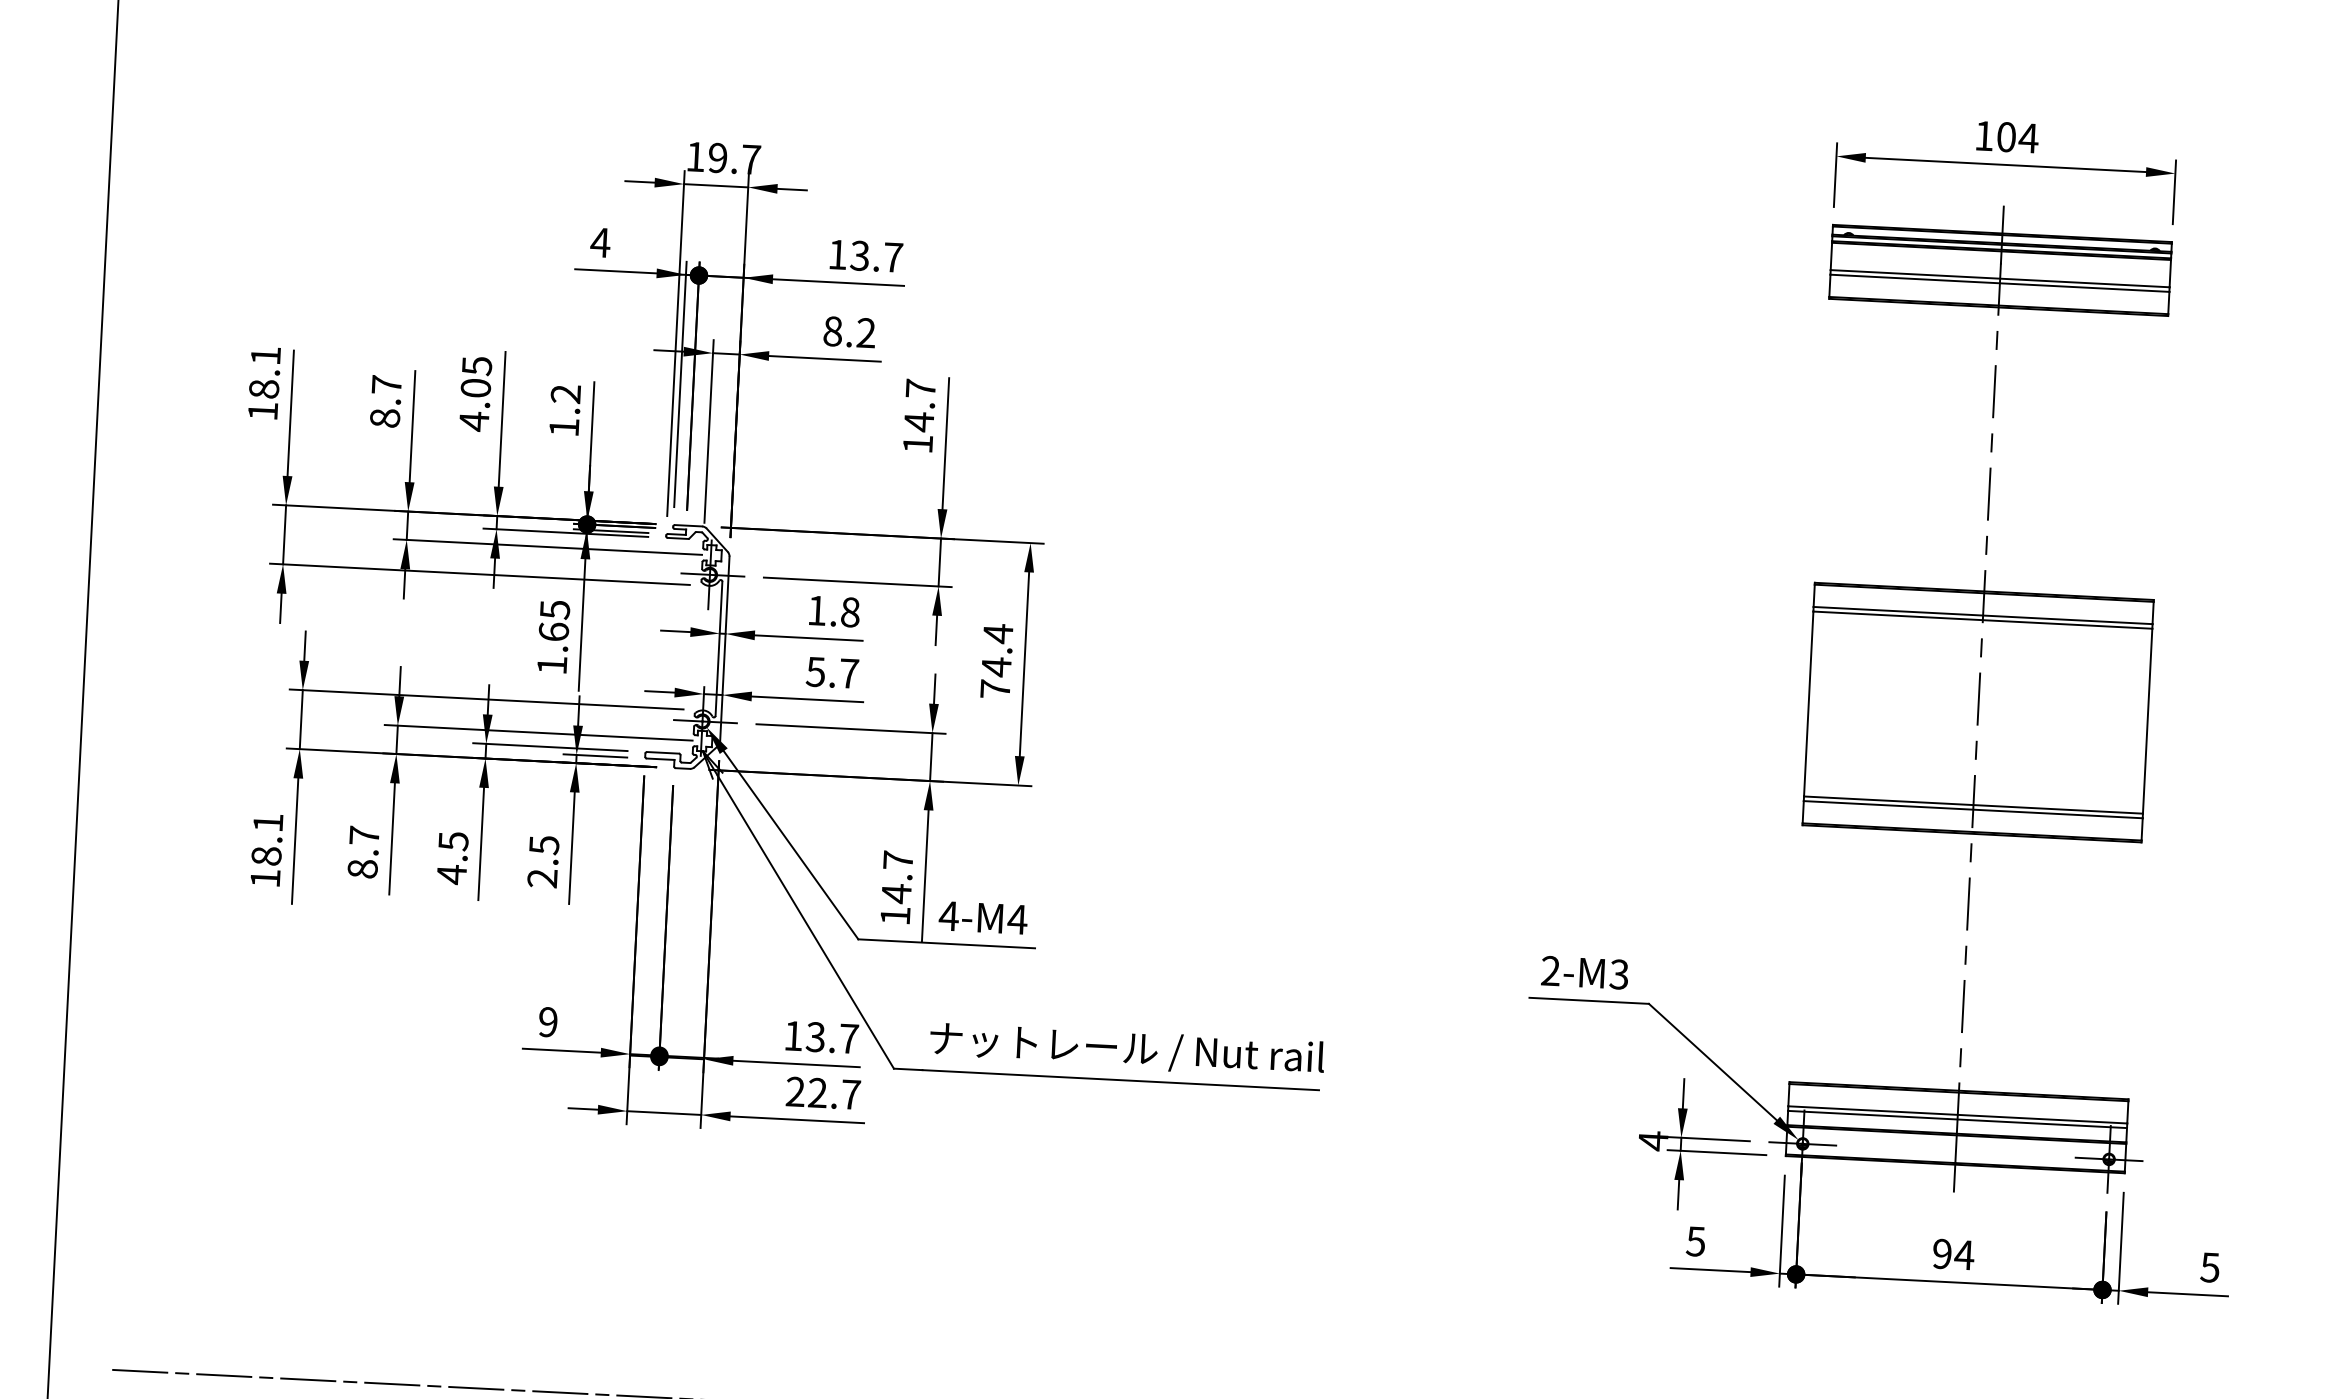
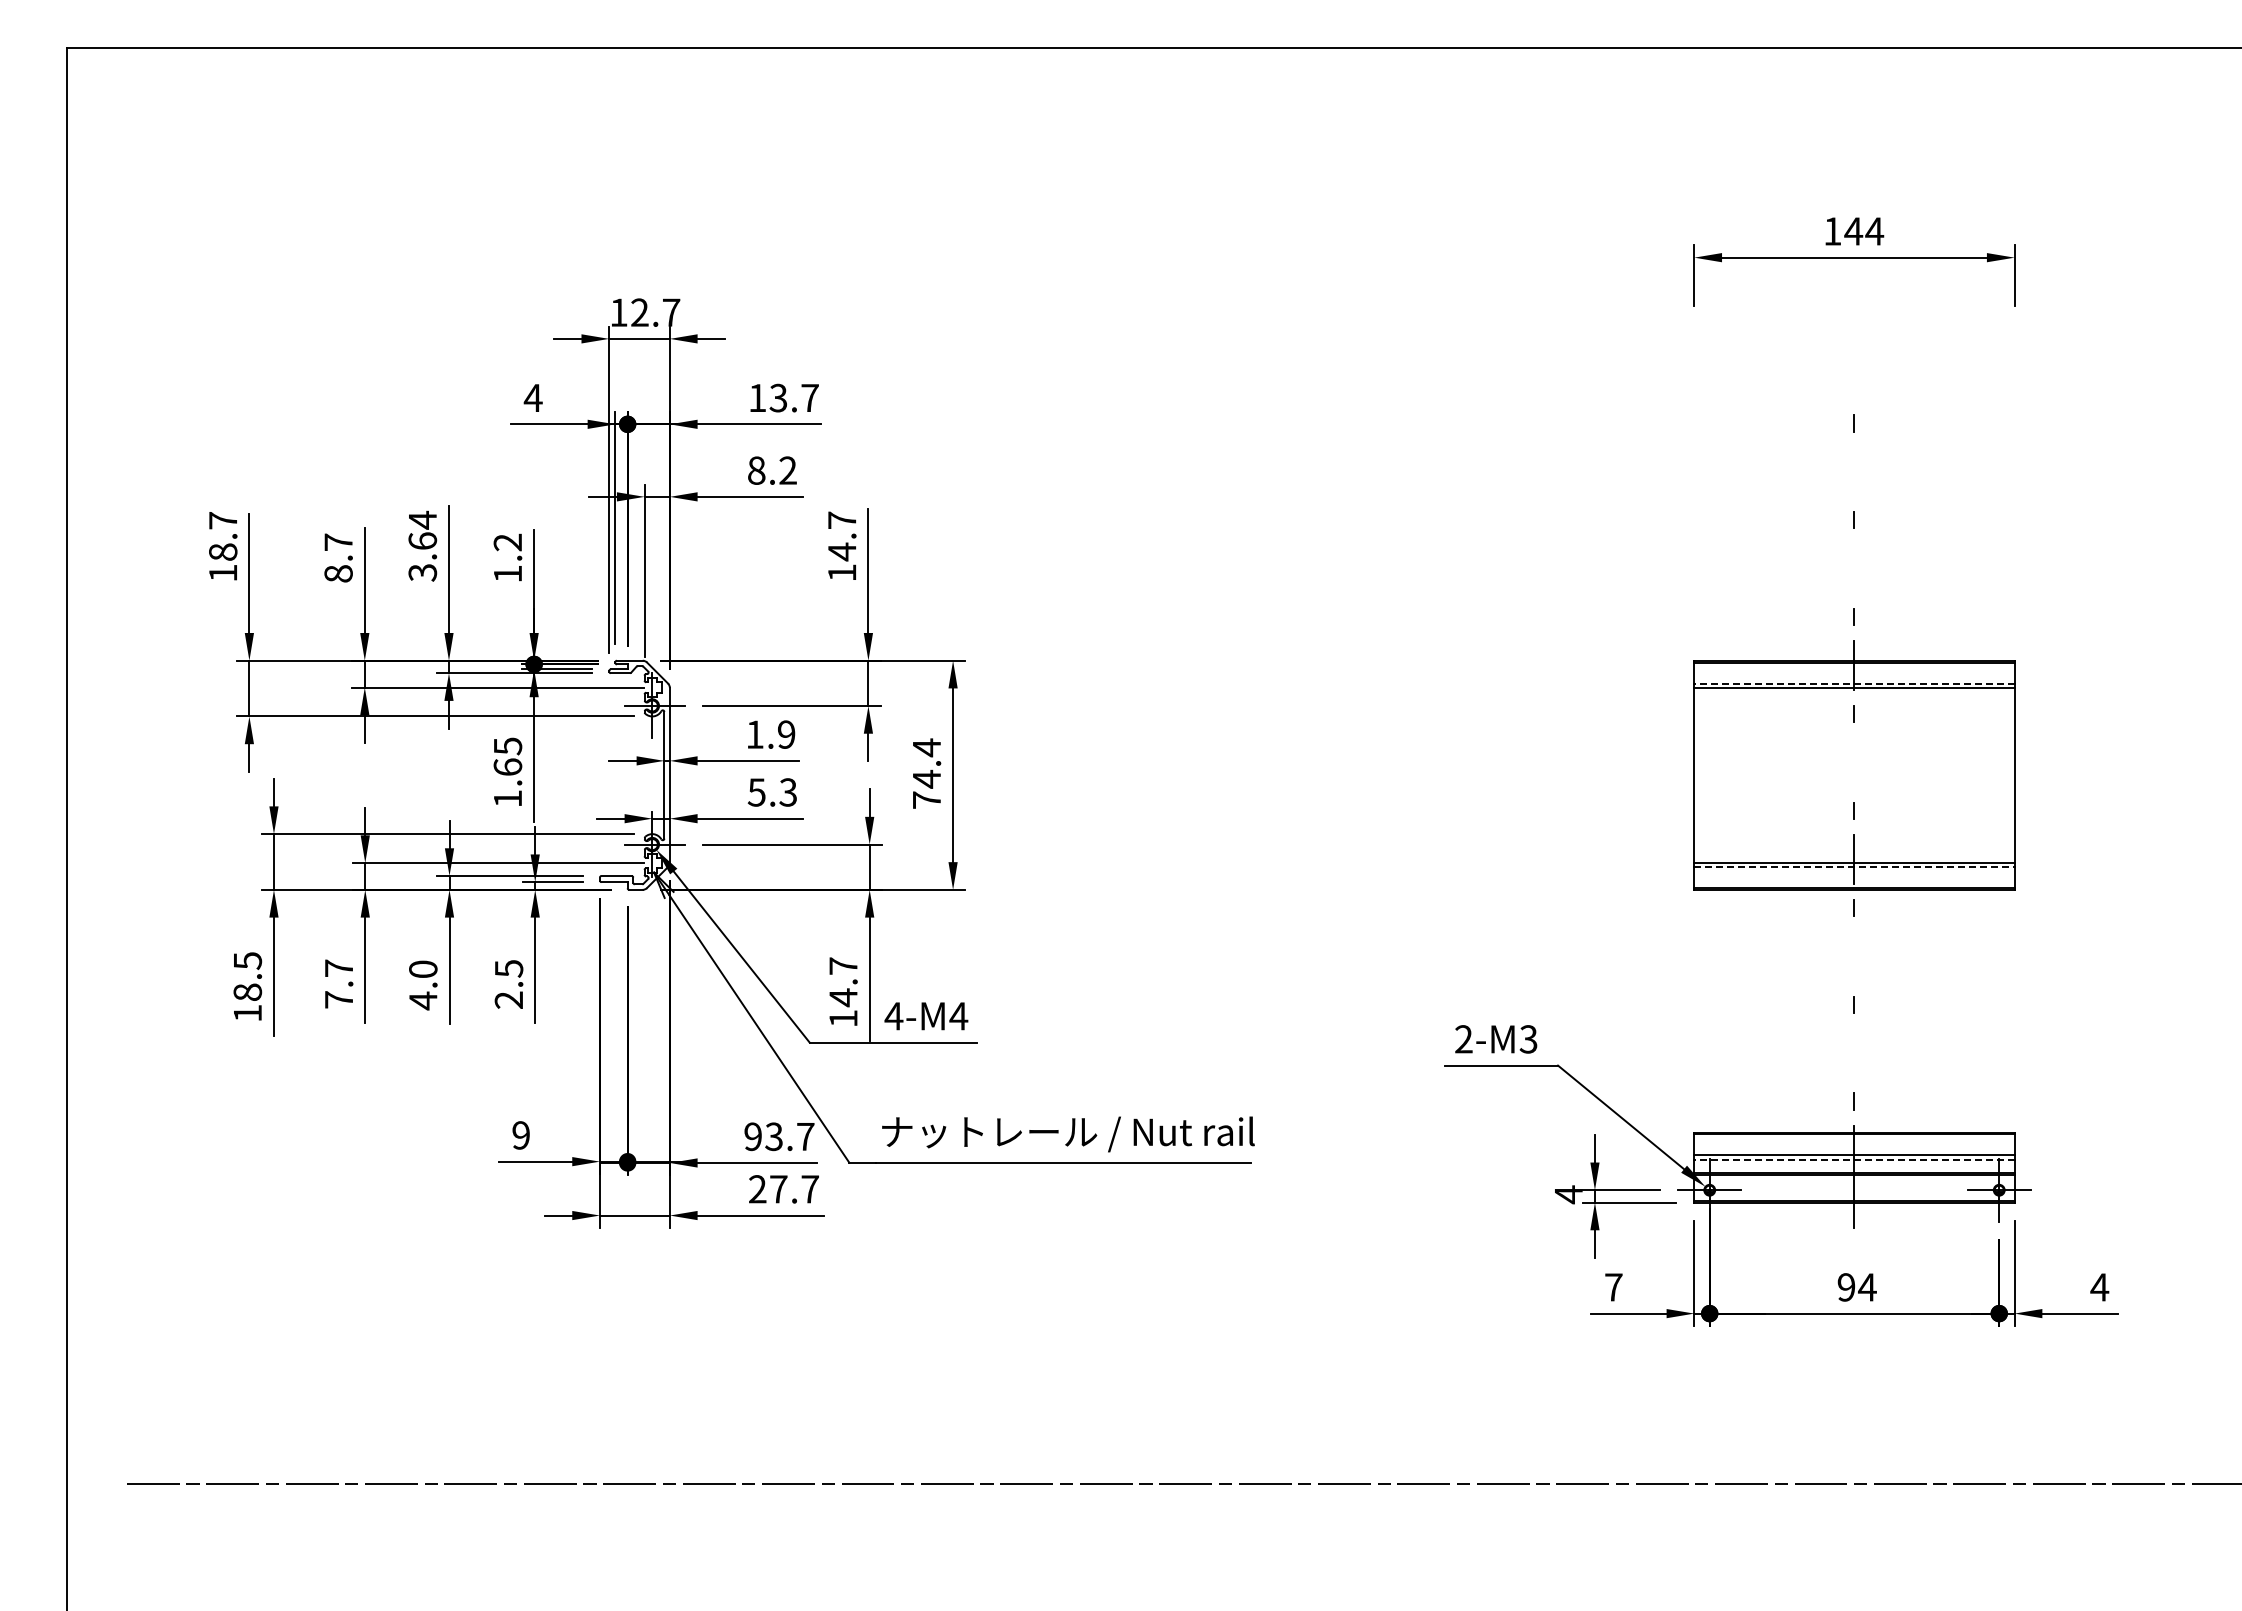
text: (2006, 137) -> (1853, 231), 104 -> 144
text: (717, 157) -> (639, 312), 19.7 -> 12.7
part: (2001, 259) -> (1854, 347), removed
text: (265, 355) -> (222, 520), 18.1 -> 18.7
line: (1994, 391) -> (1854, 471), removed
text: (475, 393) -> (422, 546), 4.05 -> 3.64
line: (1989, 493) -> (1854, 568), removed
text: (850, 612) -> (786, 734), 1.8 -> 1.9
line: (1982, 615) -> (1853, 683), solid -> dashed
text: (849, 673) -> (788, 792), 5.7 -> 5.3
line: (1978, 699) -> (1854, 762), removed
line: (1973, 810) -> (1854, 867), solid -> dashed
text: (269, 823) -> (248, 961), 18.1 -> 18.5
text: (453, 841) -> (423, 969), 4.5 -> 4.0
text: (362, 868) -> (338, 999), 8.7 -> 7.7
line: (1968, 904) -> (1854, 956), removed
line: (1963, 1005) -> (1854, 1052), removed
text: (792, 1035) -> (752, 1136), 13.7 -> 93.7
text: (817, 1093) -> (778, 1189), 22.7 -> 27.7
line: (1956, 1119) -> (1853, 1159), solid -> dashed
text: (1695, 1241) -> (1613, 1287), 5 -> 7
text: (2209, 1267) -> (2099, 1287), 5 -> 4

